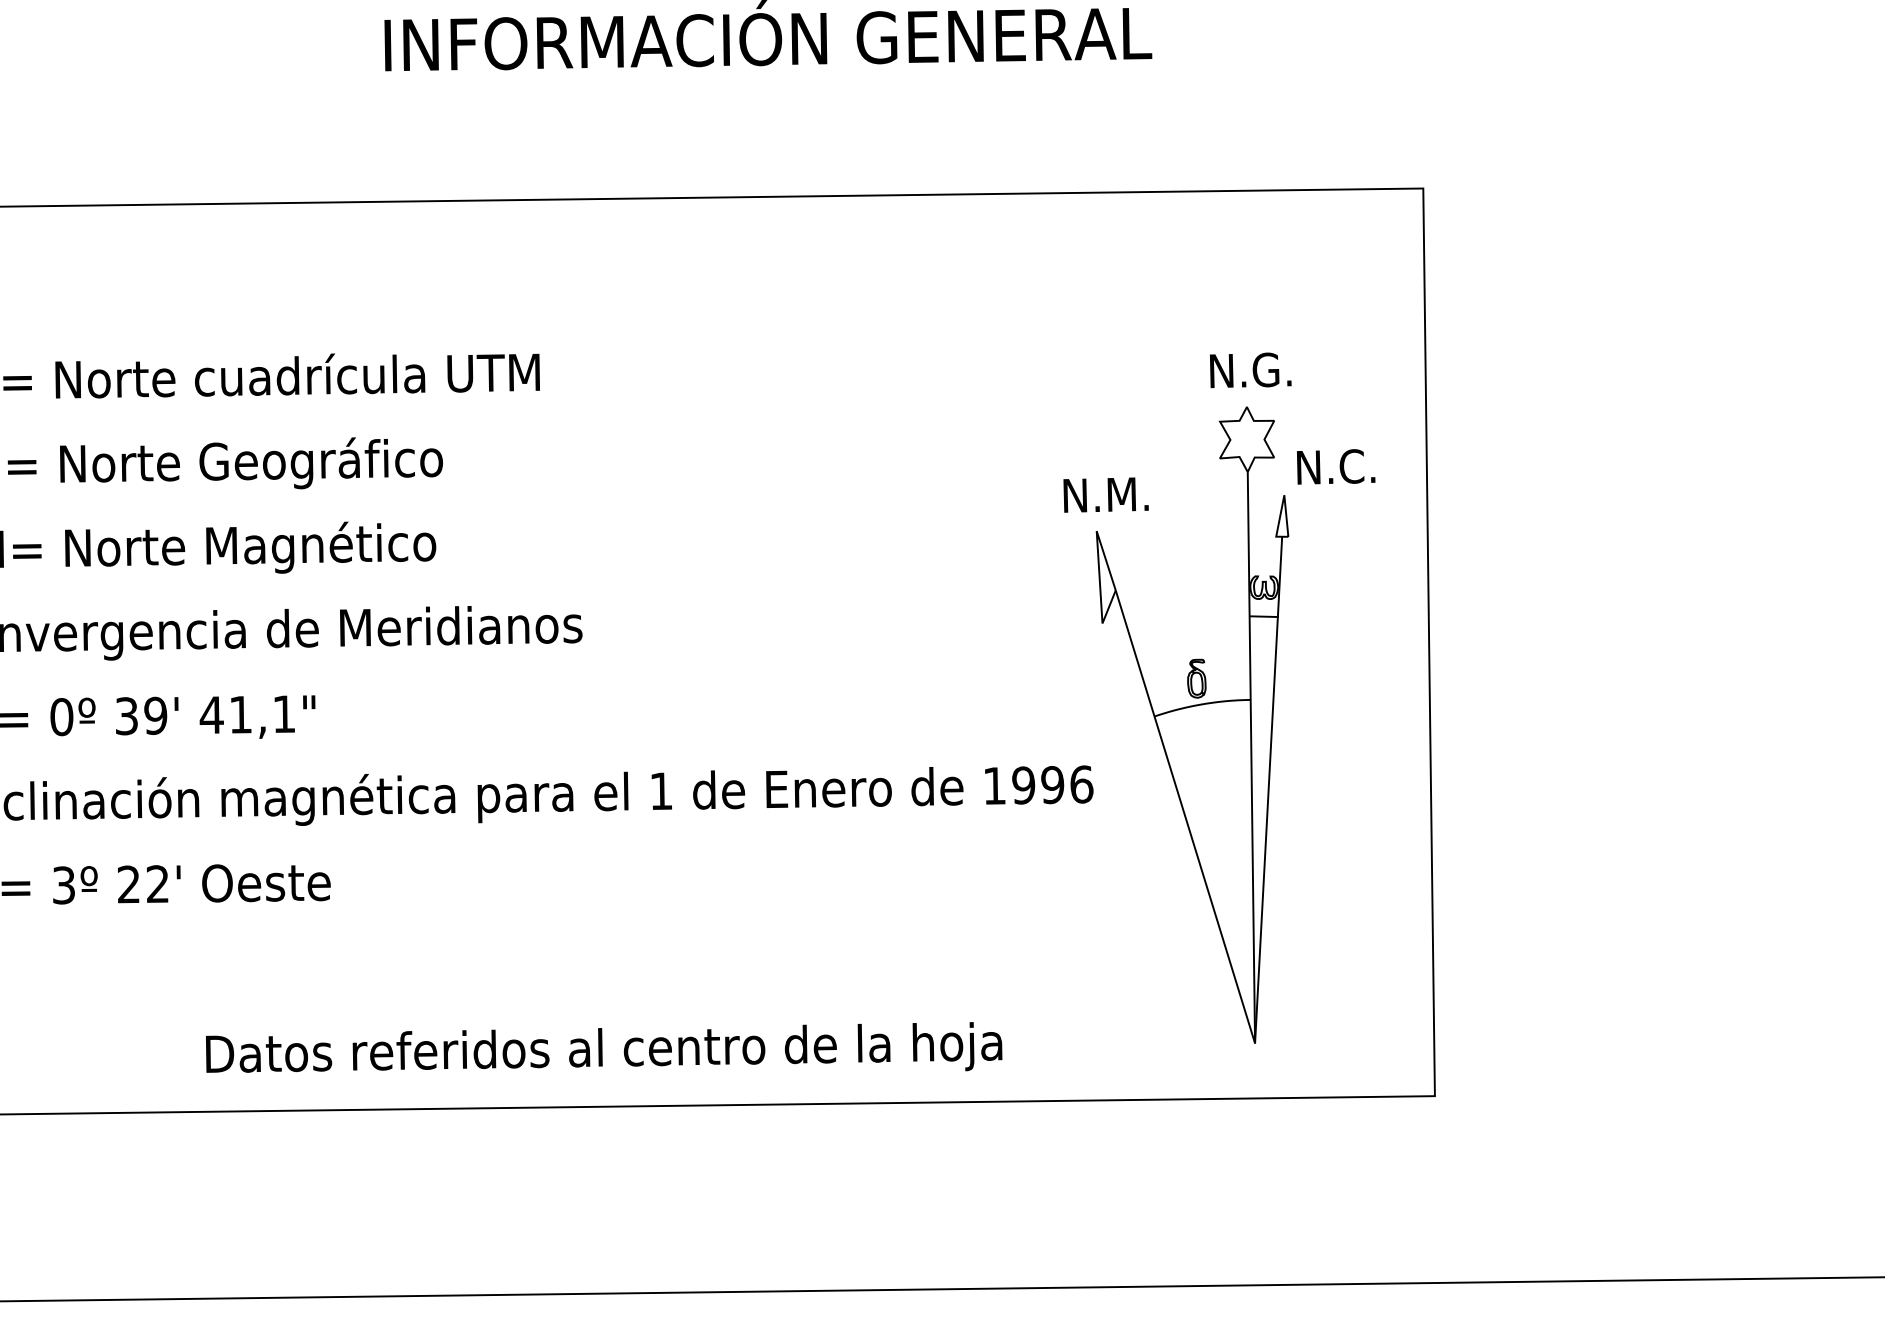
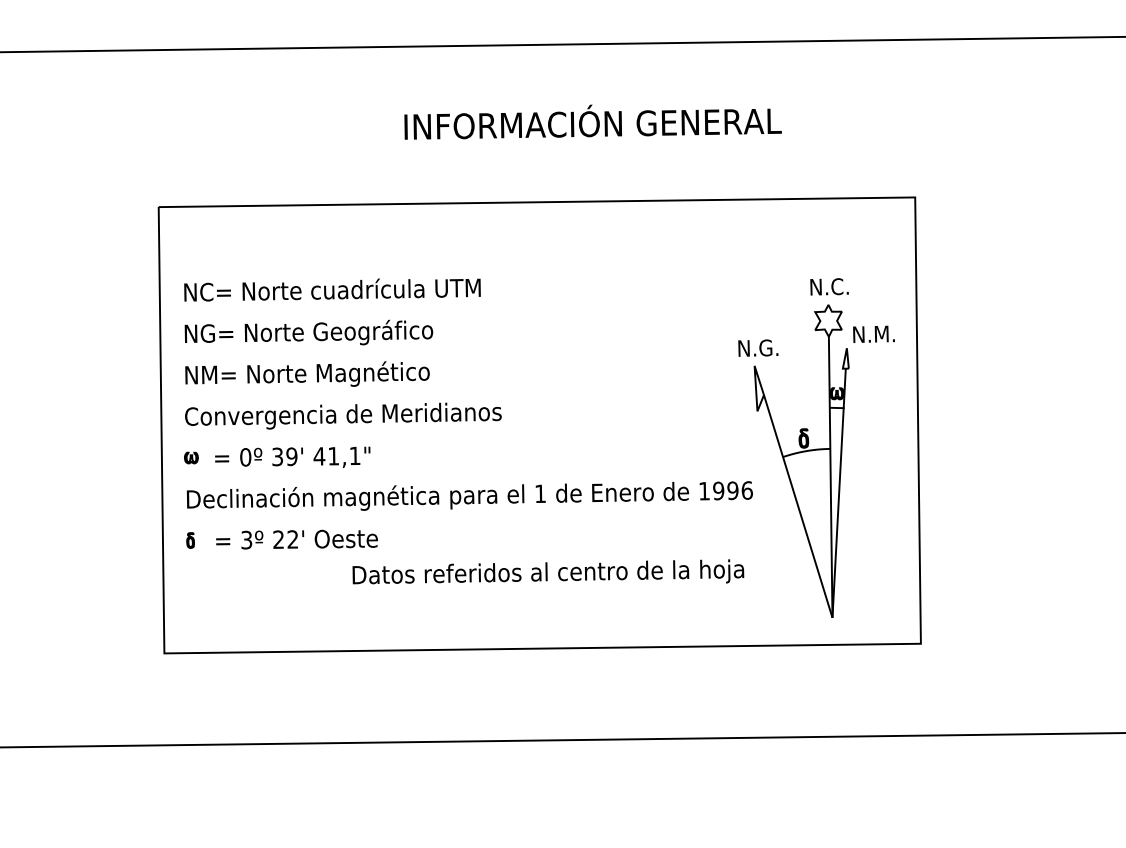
text: (1279, 369) -> (844, 286), N.G. -> N.C.
text: (1360, 465) -> (884, 333), N.C. -> N.M.
text: (1126, 493) -> (769, 347), N.M. -> N.G.
text: (604, 1046) -> (548, 571), moved

